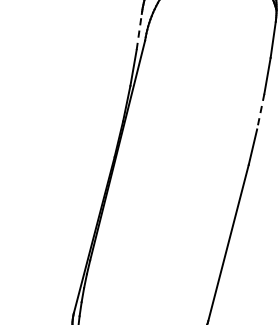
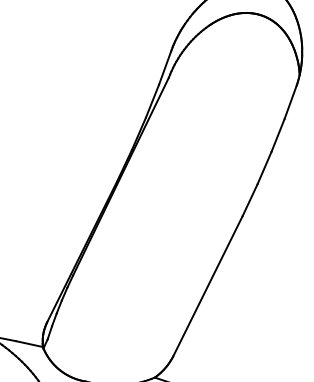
line: (139, 32) -> (165, 68), dashed -> solid
line: (260, 111) -> (264, 167), dashed -> solid

